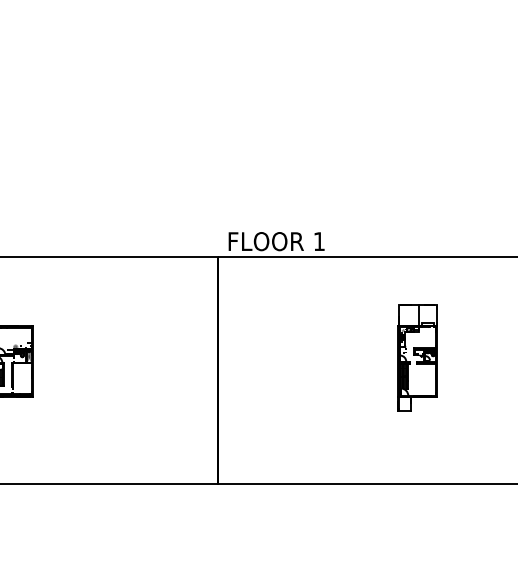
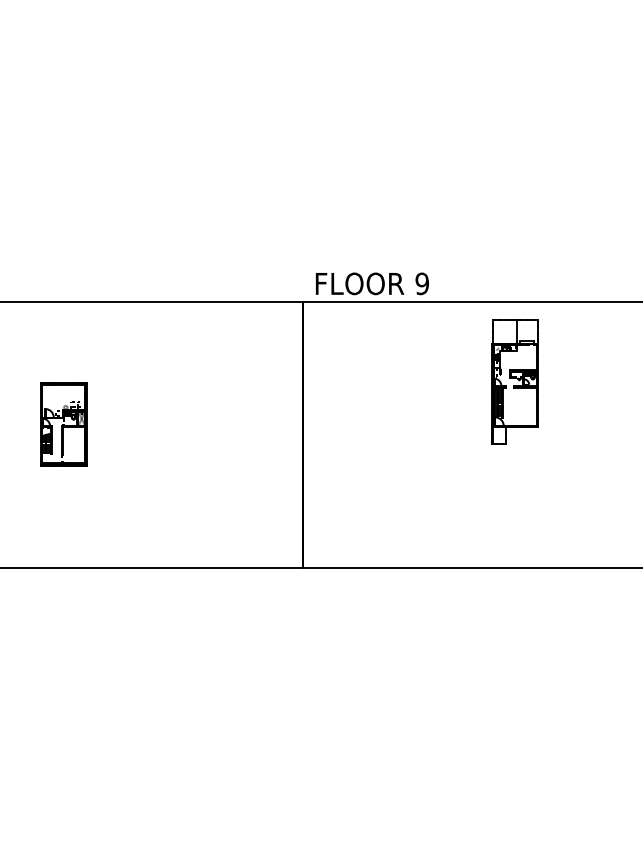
text: (318, 241) -> (421, 283), 1 -> 9
part: (417, 357) -> (514, 381), moved

